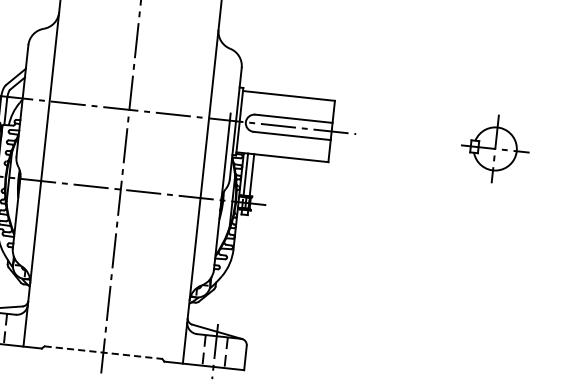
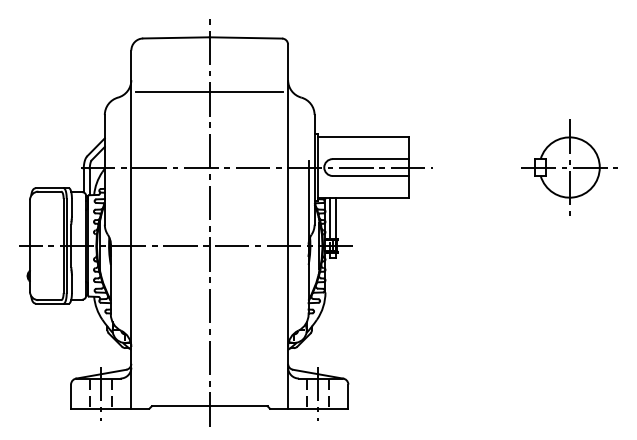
line: (137, 32) -> (209, 91), added
part: (495, 148) -> (569, 167), size x1.43
line: (103, 352) -> (209, 406), dashed -> solid

